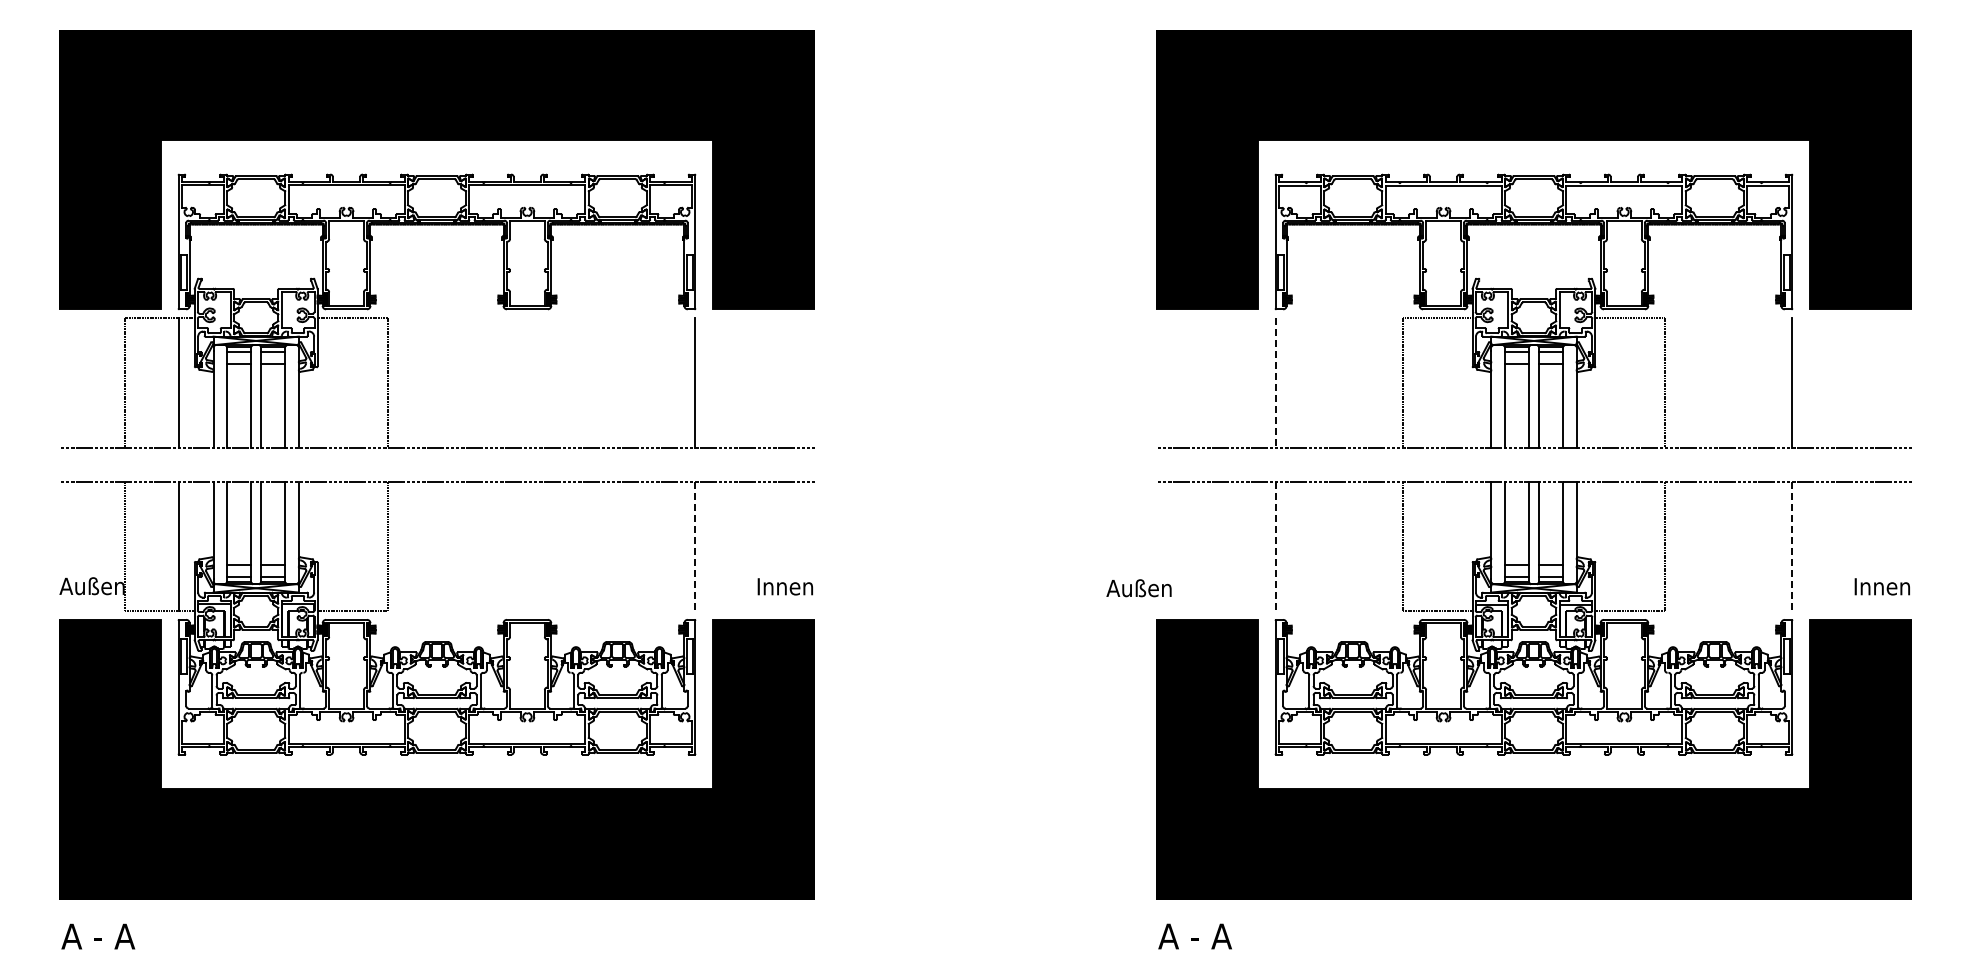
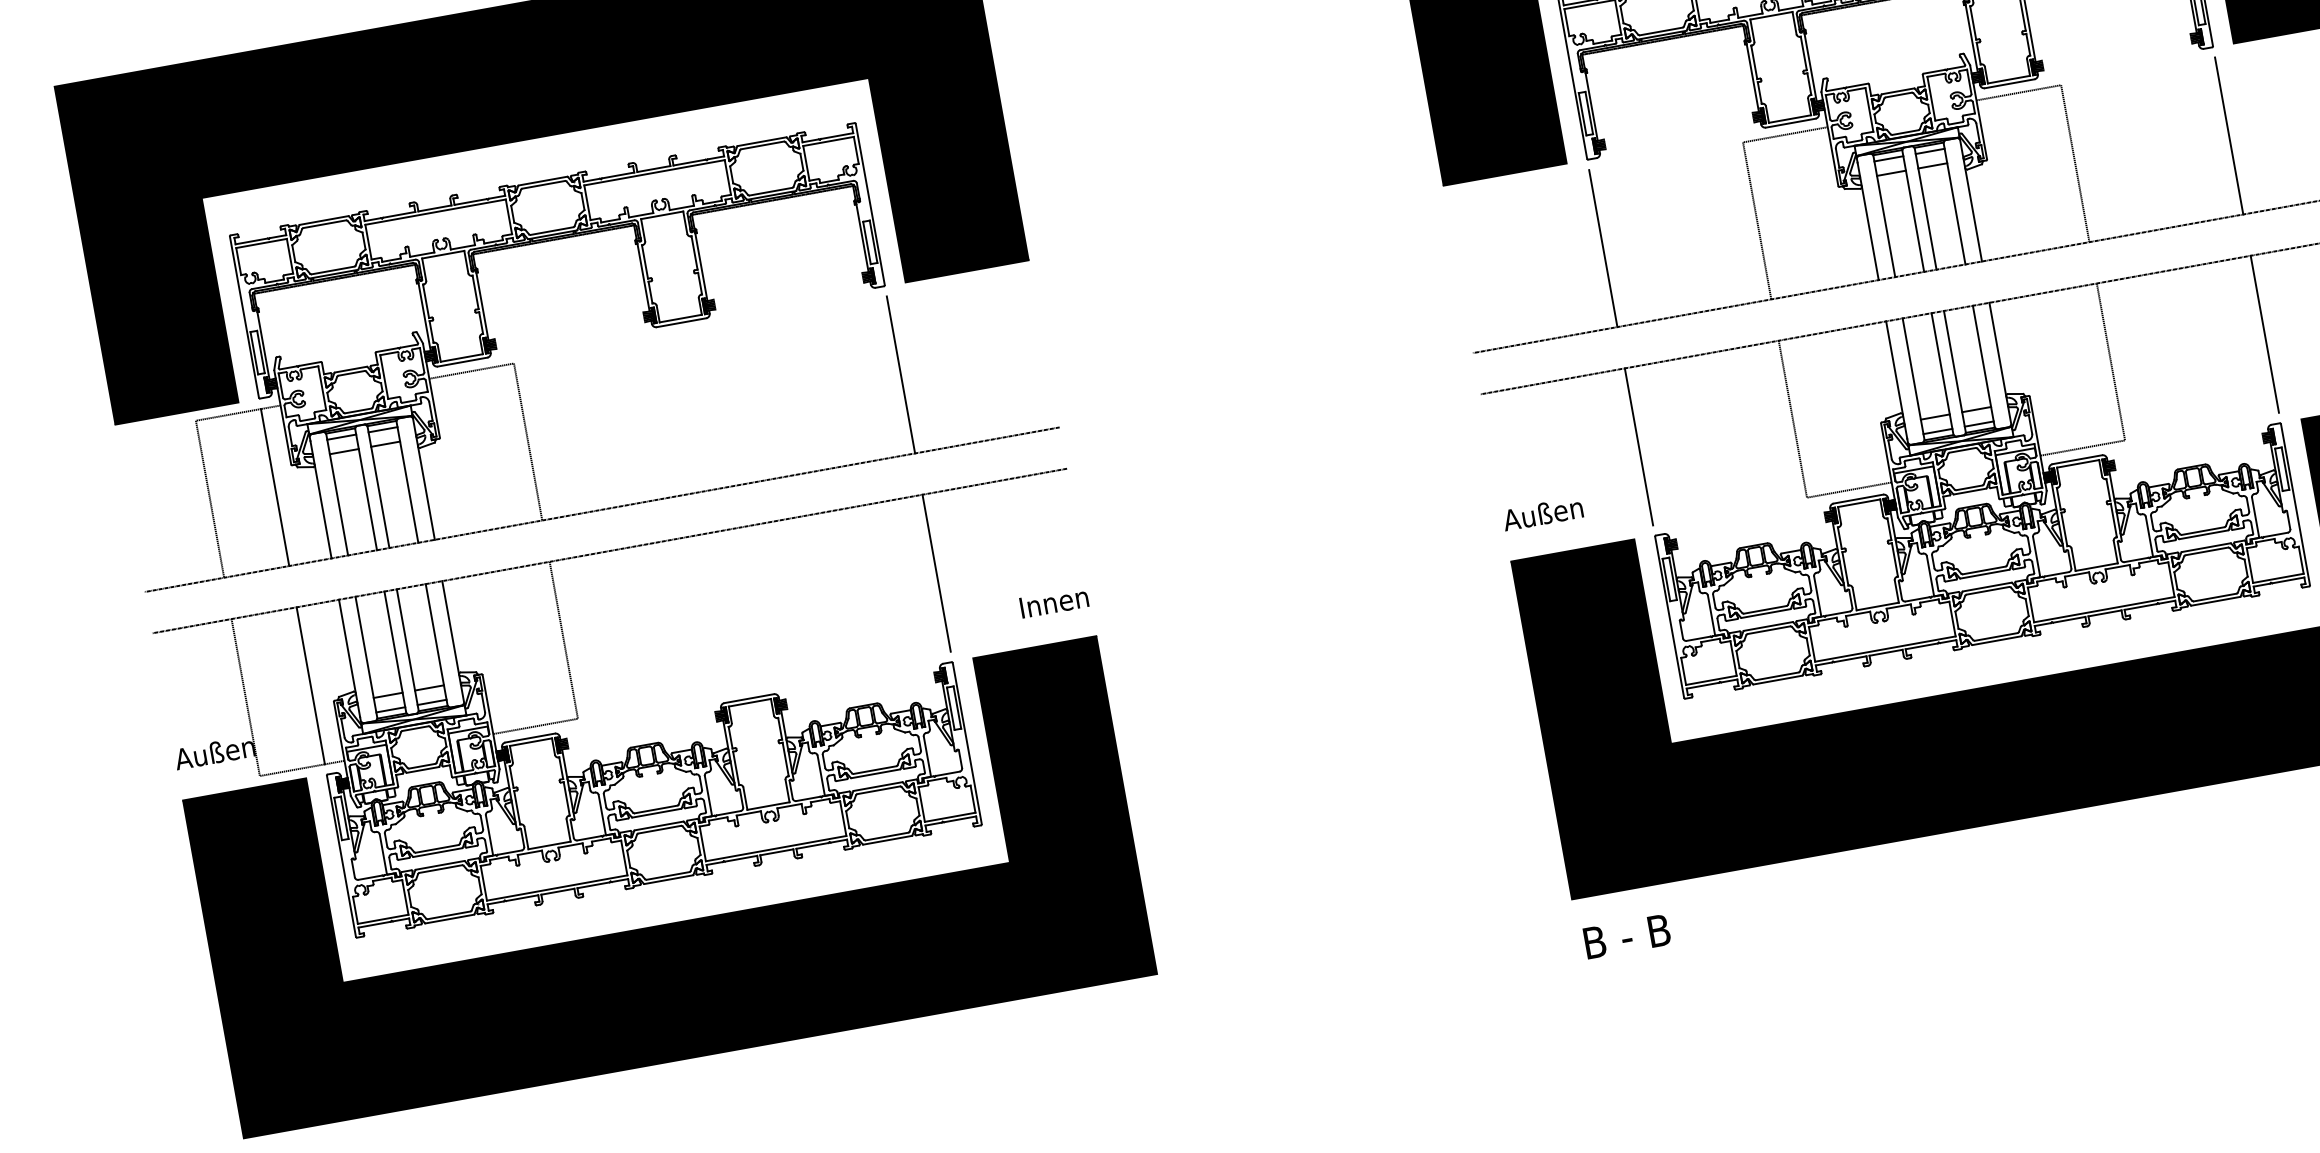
line: (1275, 382) -> (1603, 248), dashed -> solid
line: (695, 546) -> (936, 573), dashed -> solid
line: (1275, 546) -> (1638, 446), dashed -> solid
line: (1792, 546) -> (2264, 334), dashed -> solid
text: (1138, 588) -> (1542, 514), moved
text: (1194, 936) -> (1625, 936), A - A -> B - B

